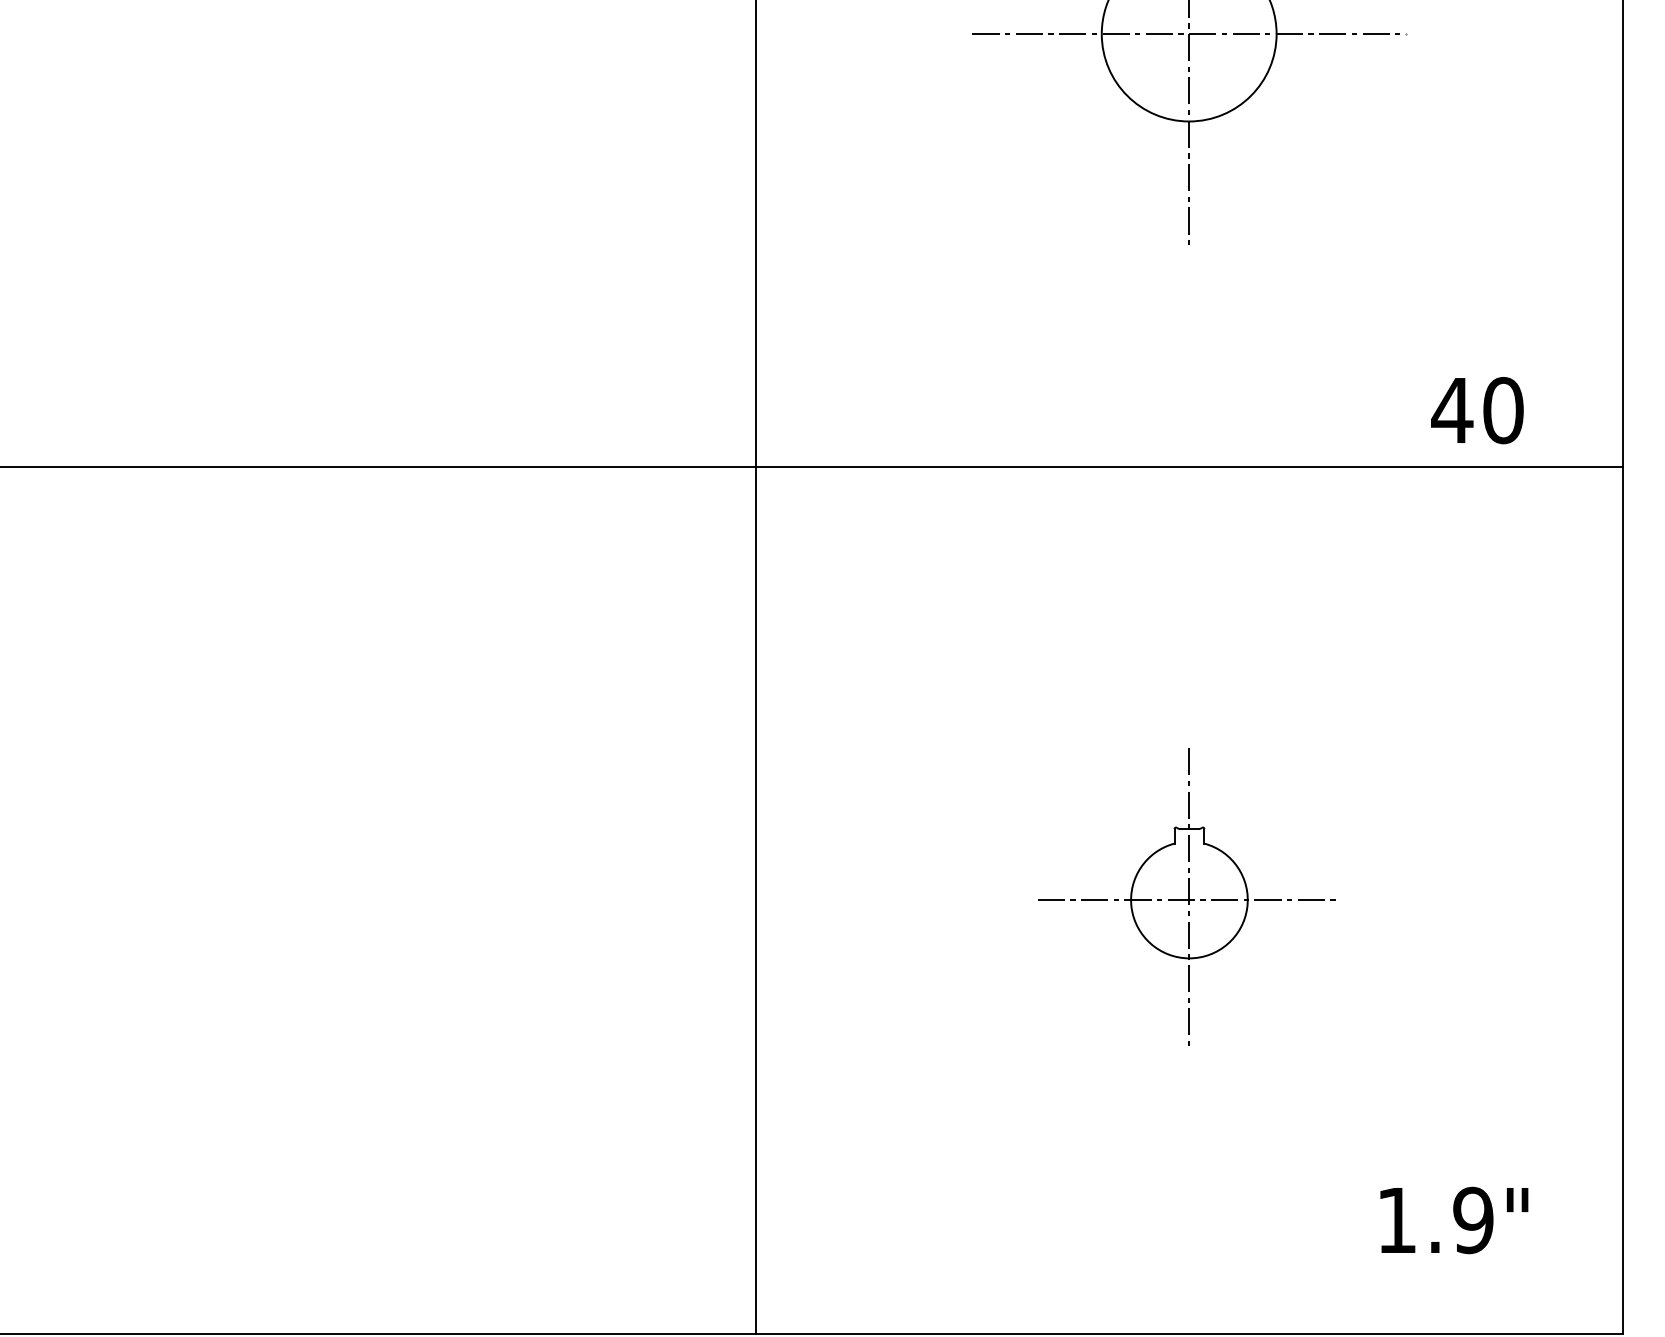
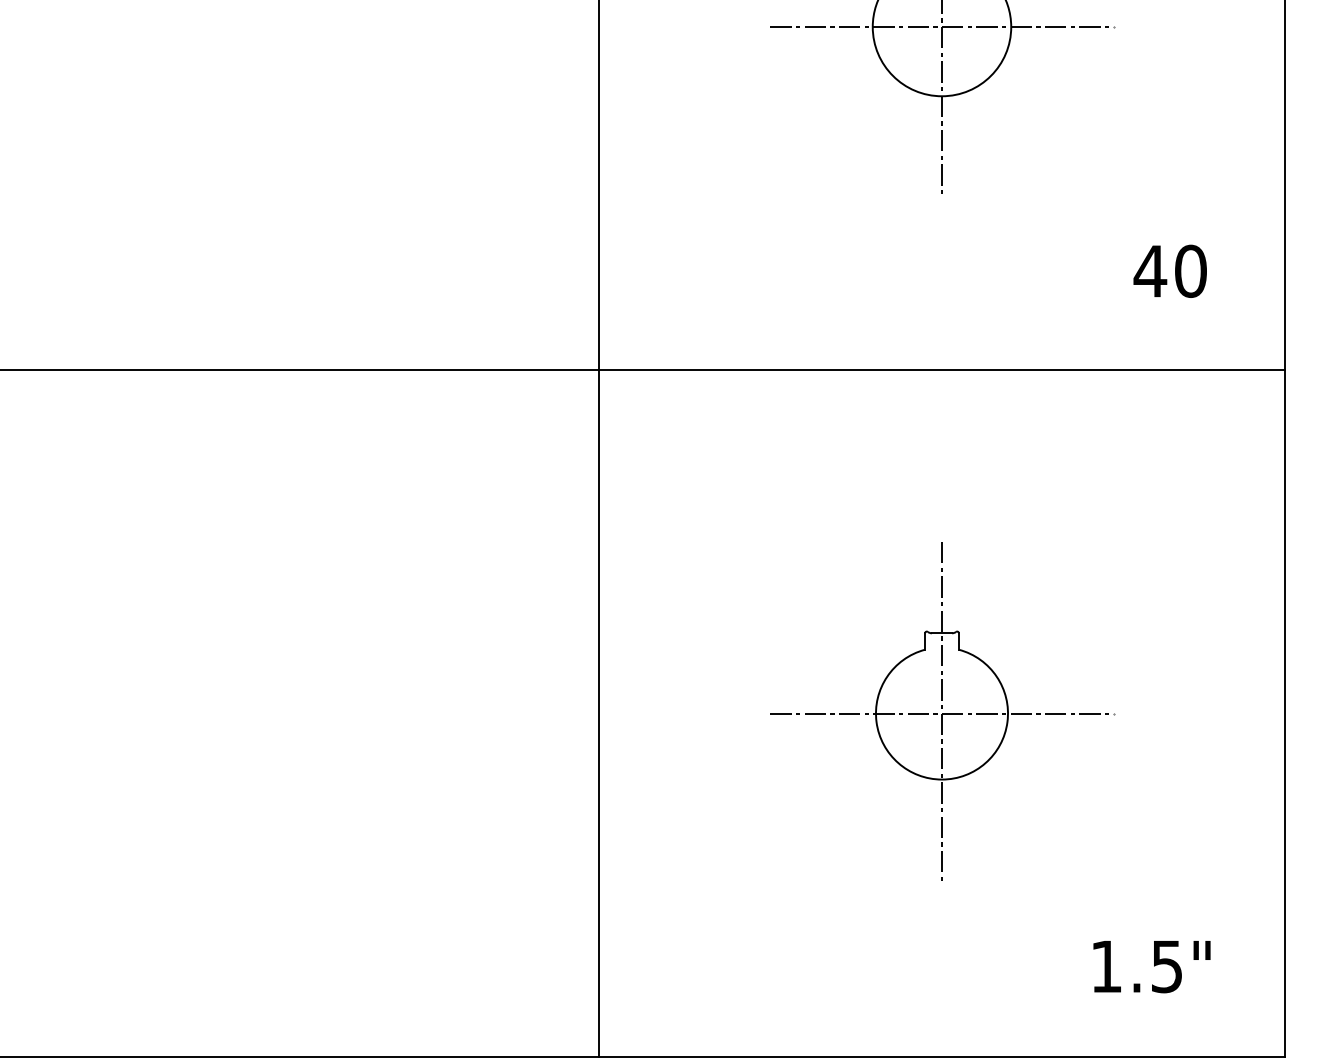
text: (1477, 410) -> (1170, 271), moved
part: (1189, 897) -> (942, 710), size x1.43
text: (1473, 1219) -> (1167, 965), 1.9" -> 1.5"

